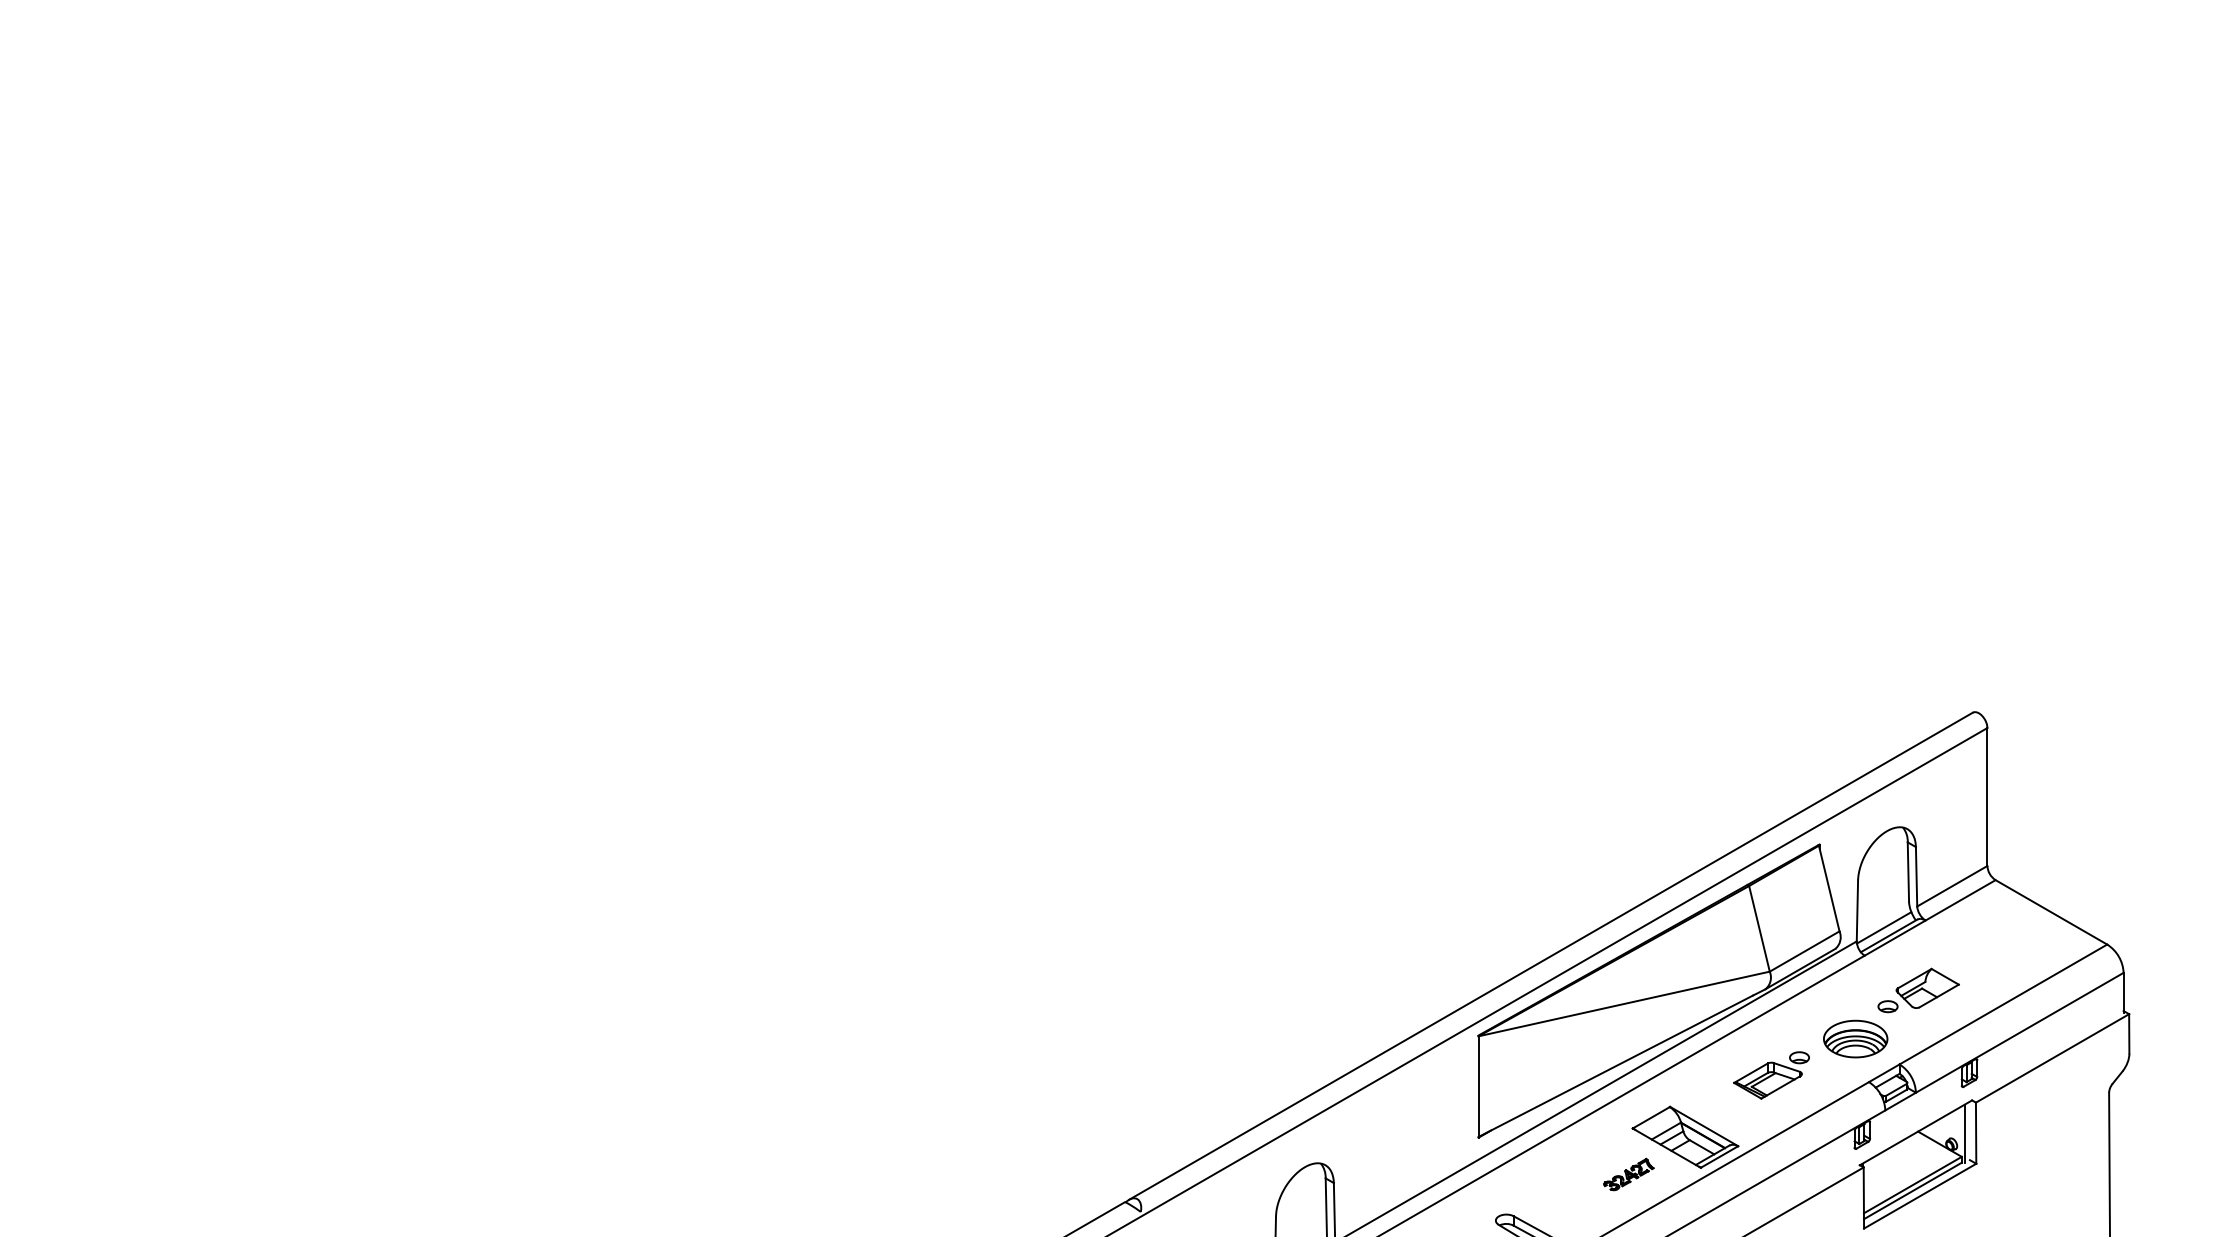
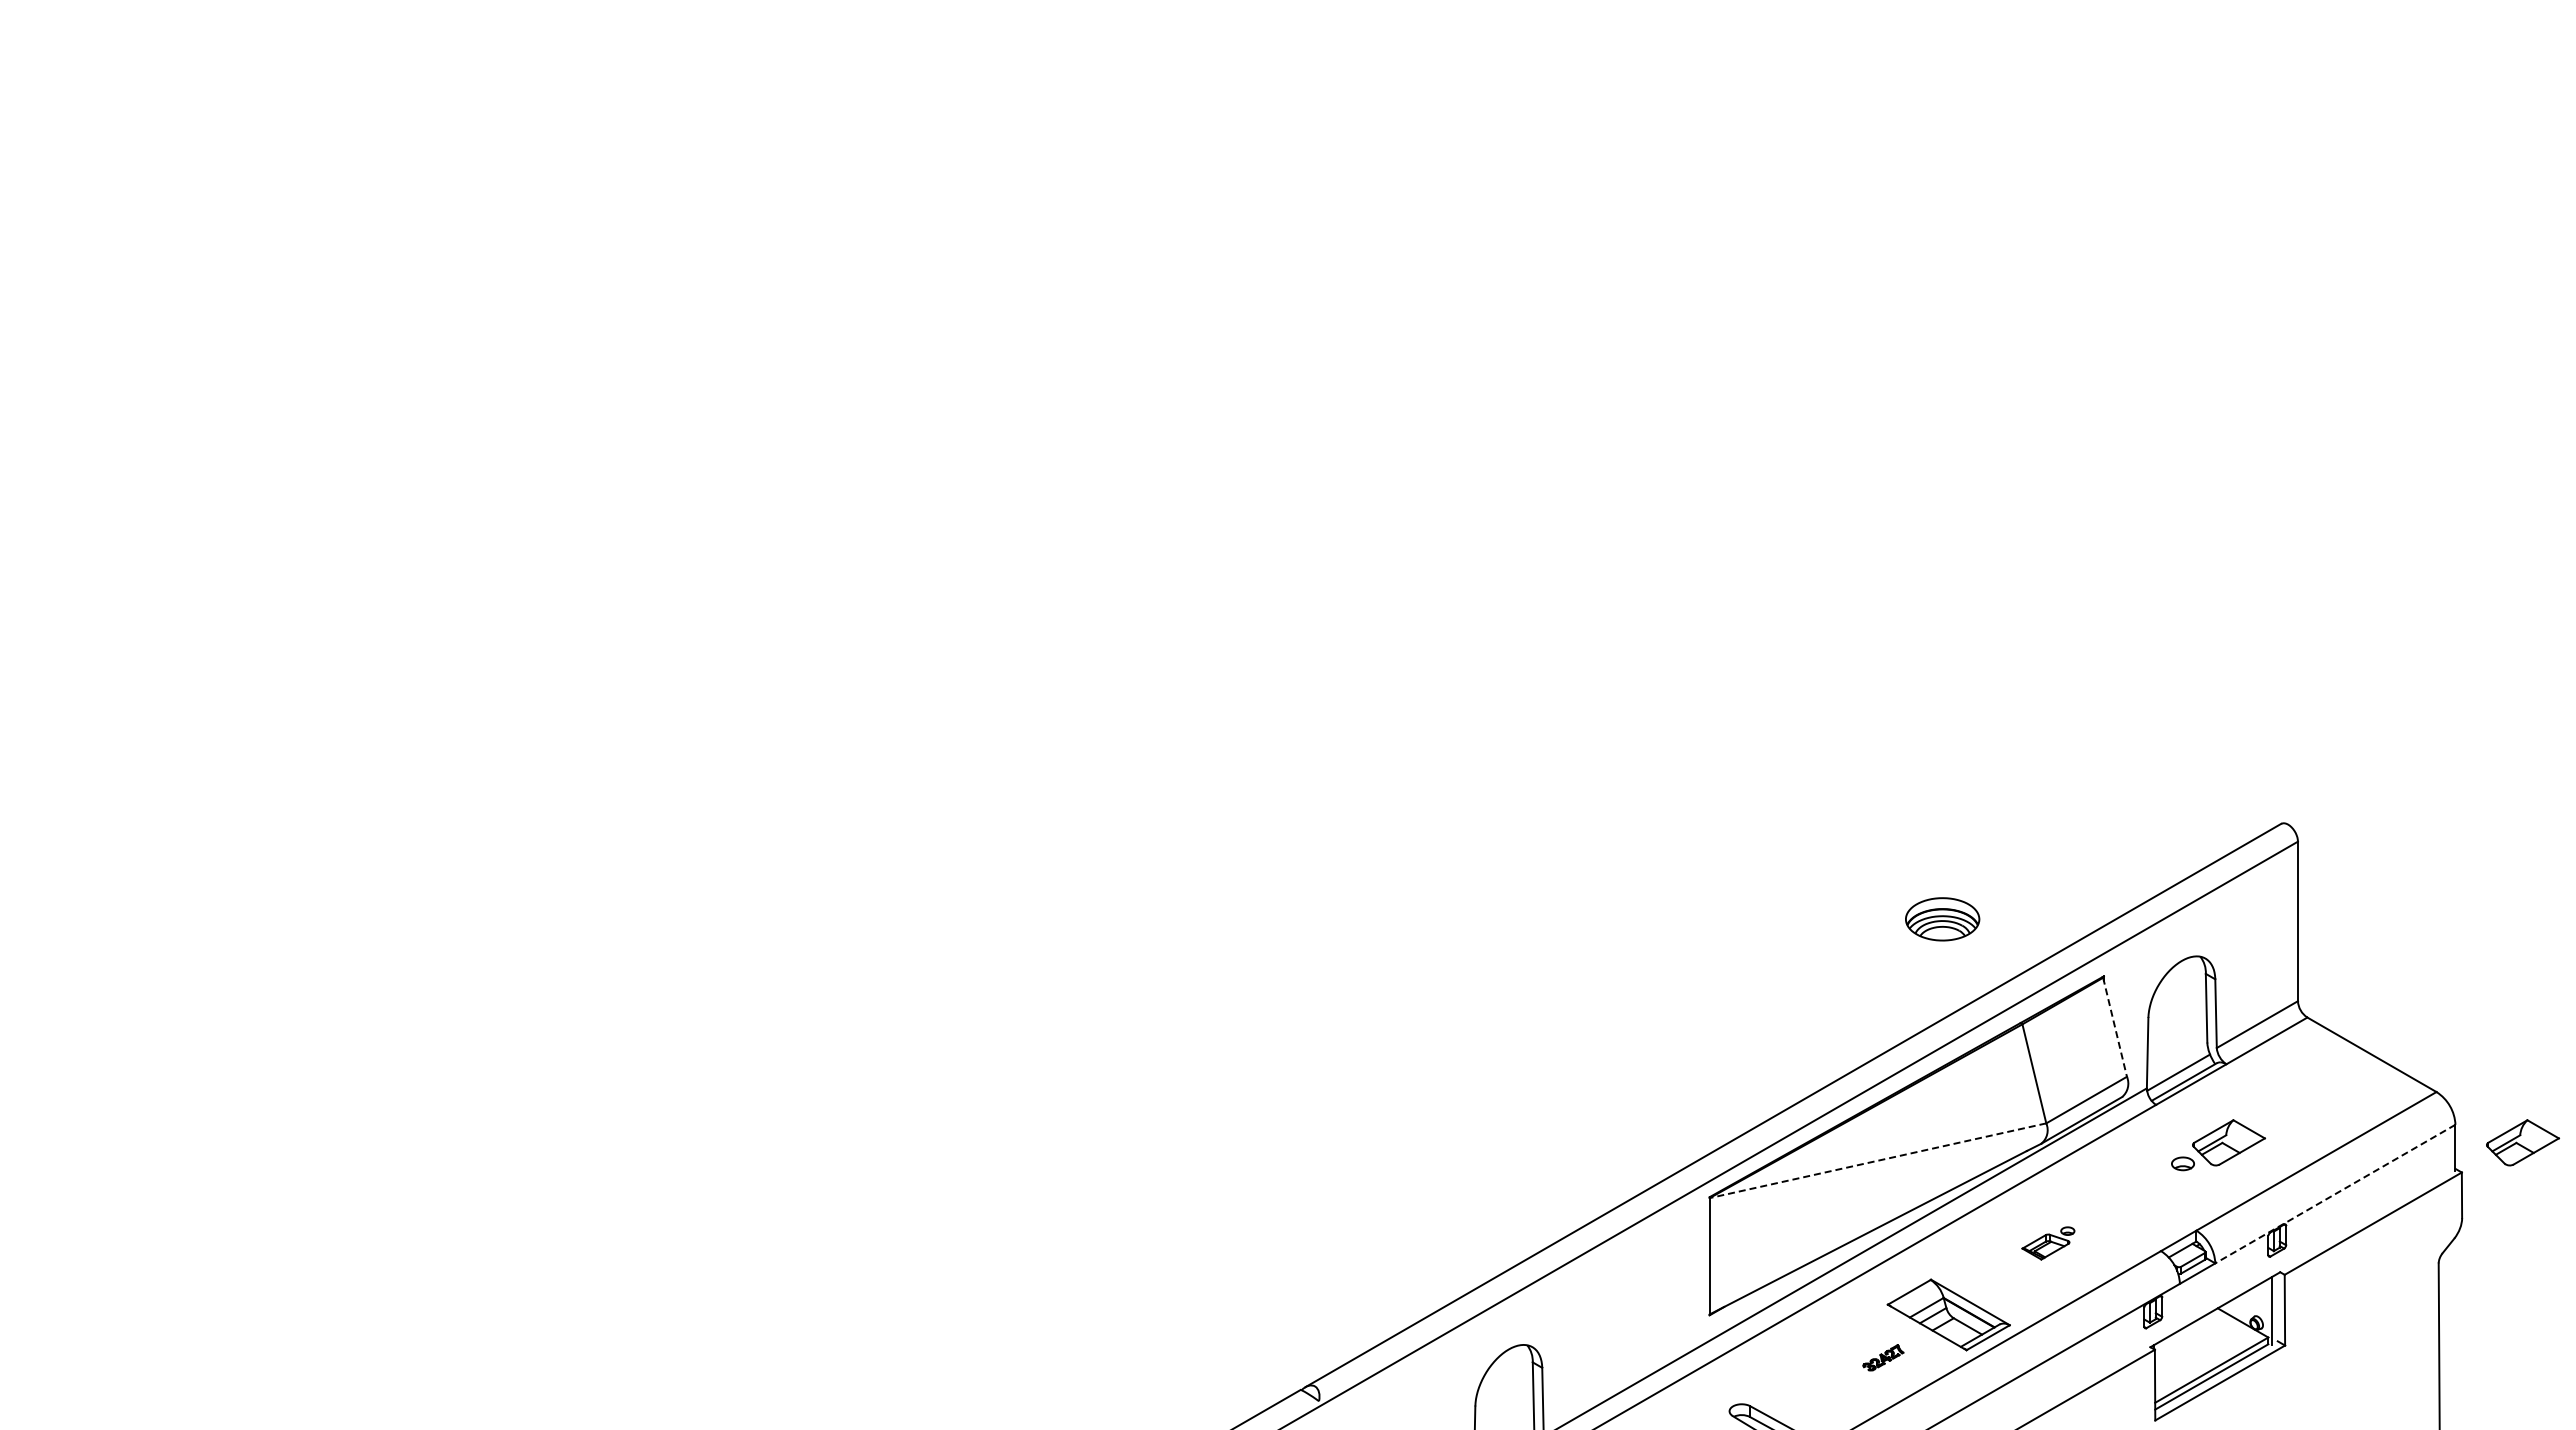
line: (1829, 888) -> (2115, 1027), solid -> dashed
part: (2181, 988) -> (2522, 1142), added
line: (1623, 1003) -> (1877, 1160), solid -> dashed
line: (2019, 1033) -> (2335, 1194), solid -> dashed
part: (1855, 1039) -> (1942, 919), moved
part: (1771, 1075) -> (2048, 1243), size x0.6
part: (1628, 1174) -> (1883, 1357), size x0.7

